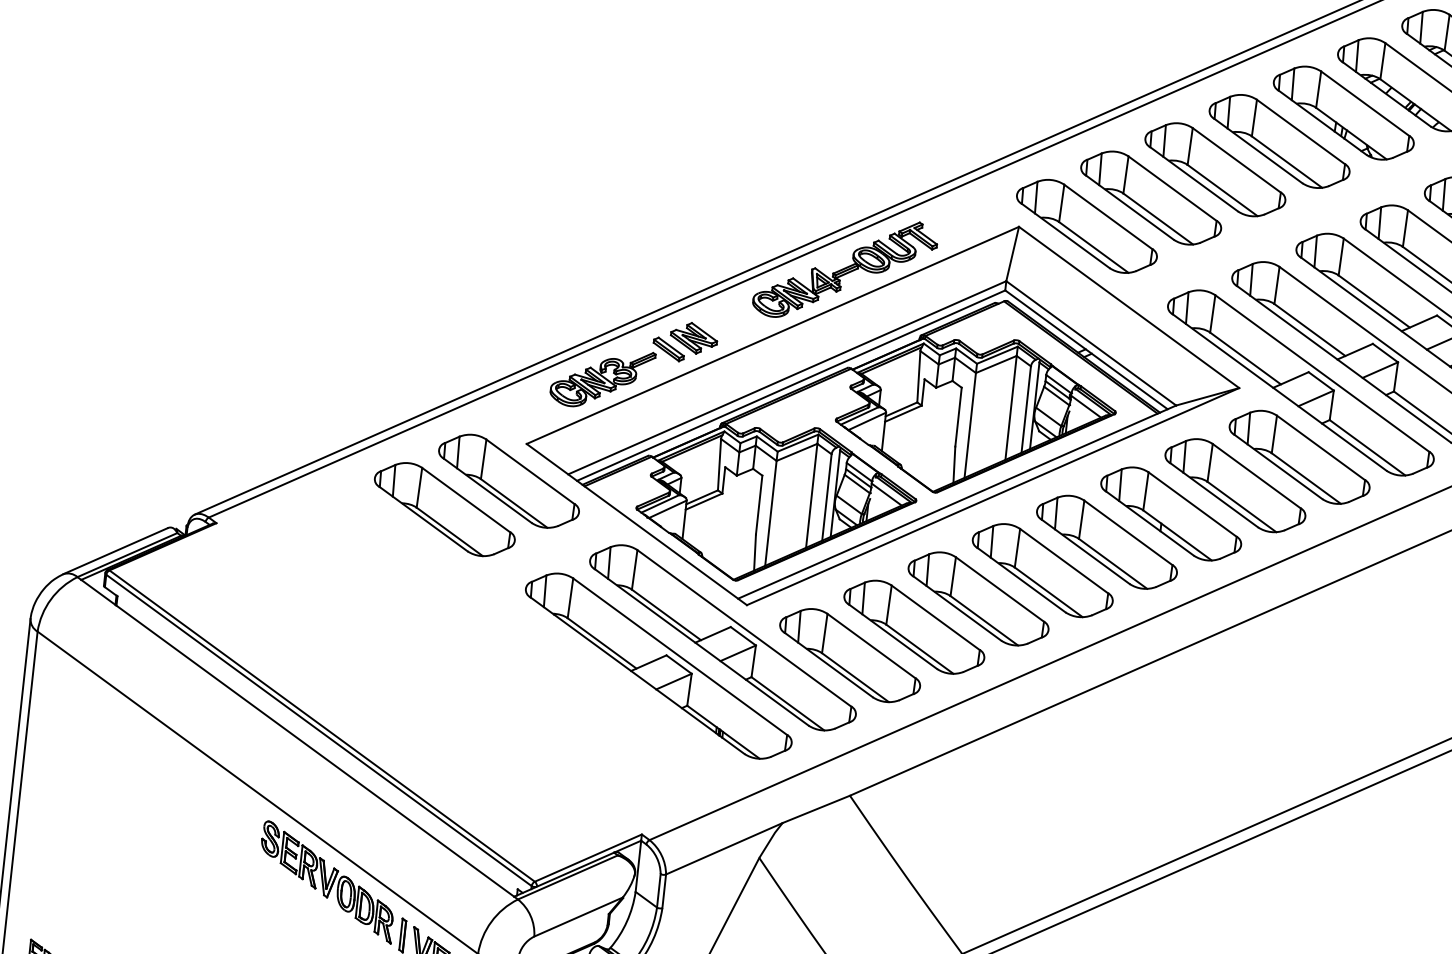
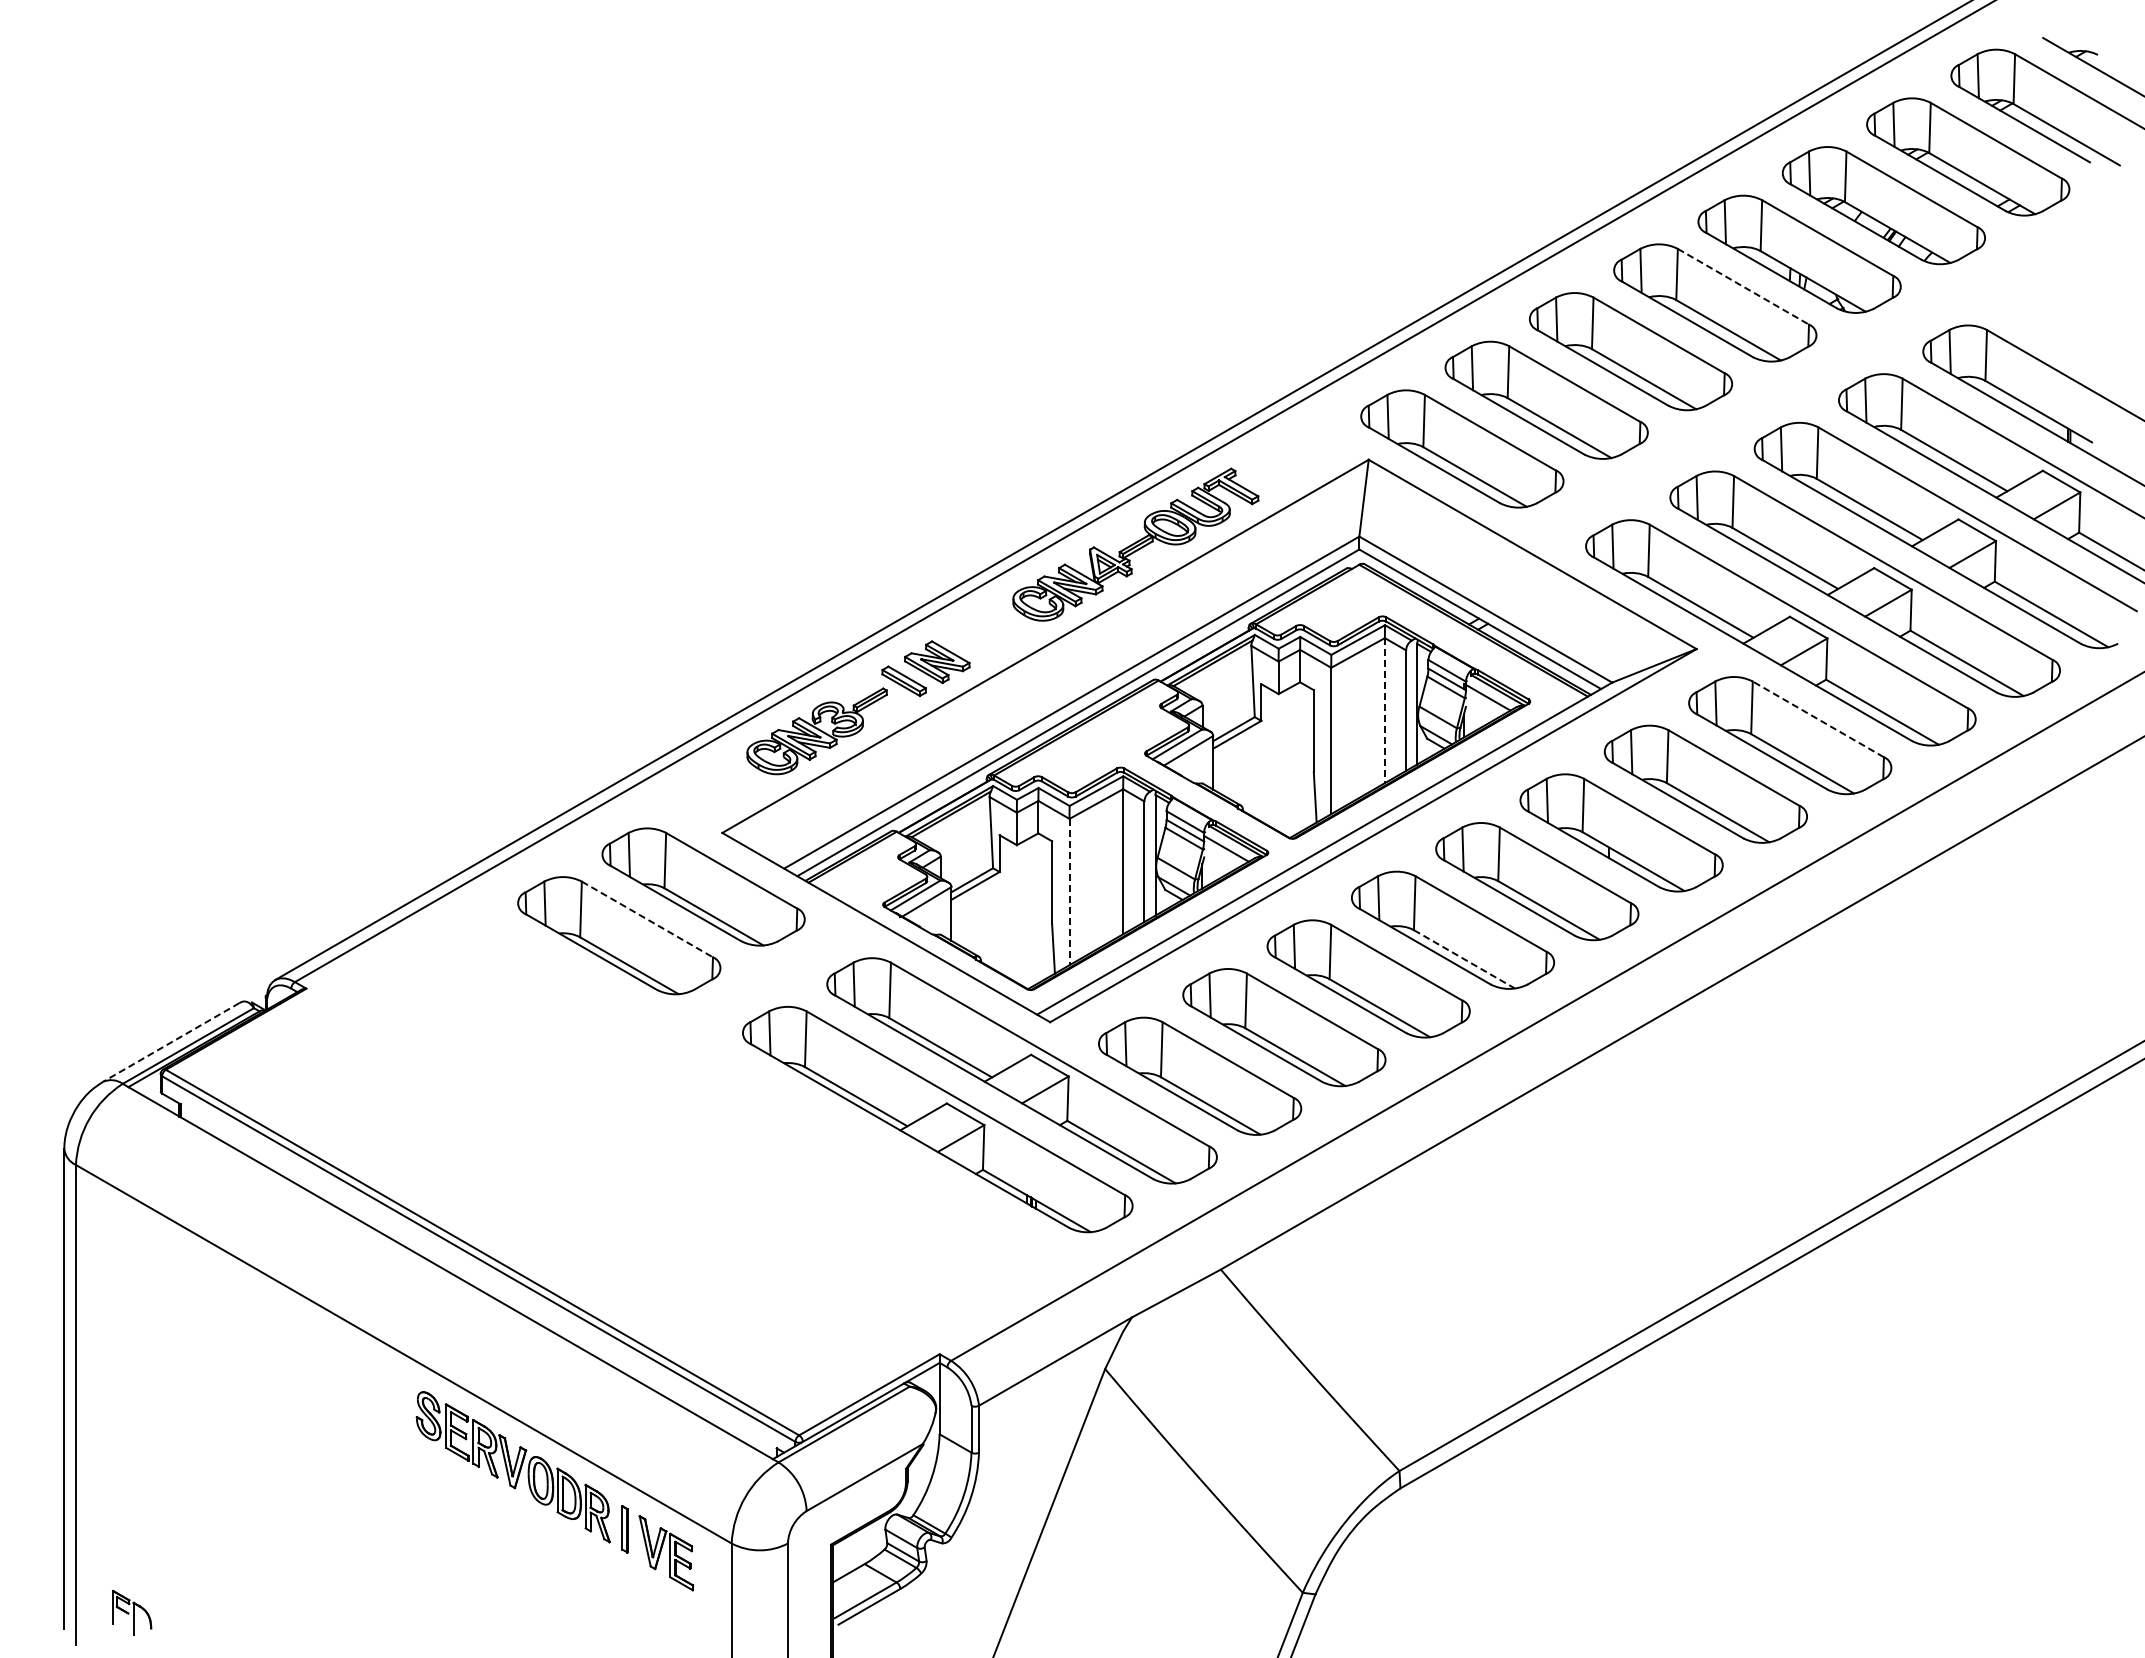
line: (1301, 131) -> (1743, 286), solid -> dashed
line: (1010, 407) -> (1384, 710), solid -> dashed
line: (1321, 448) -> (1818, 719), solid -> dashed
line: (466, 500) -> (647, 919), solid -> dashed
line: (770, 513) -> (1069, 892), solid -> dashed
line: (115, 551) -> (171, 1042), solid -> dashed
line: (1048, 592) -> (1464, 959), solid -> dashed

